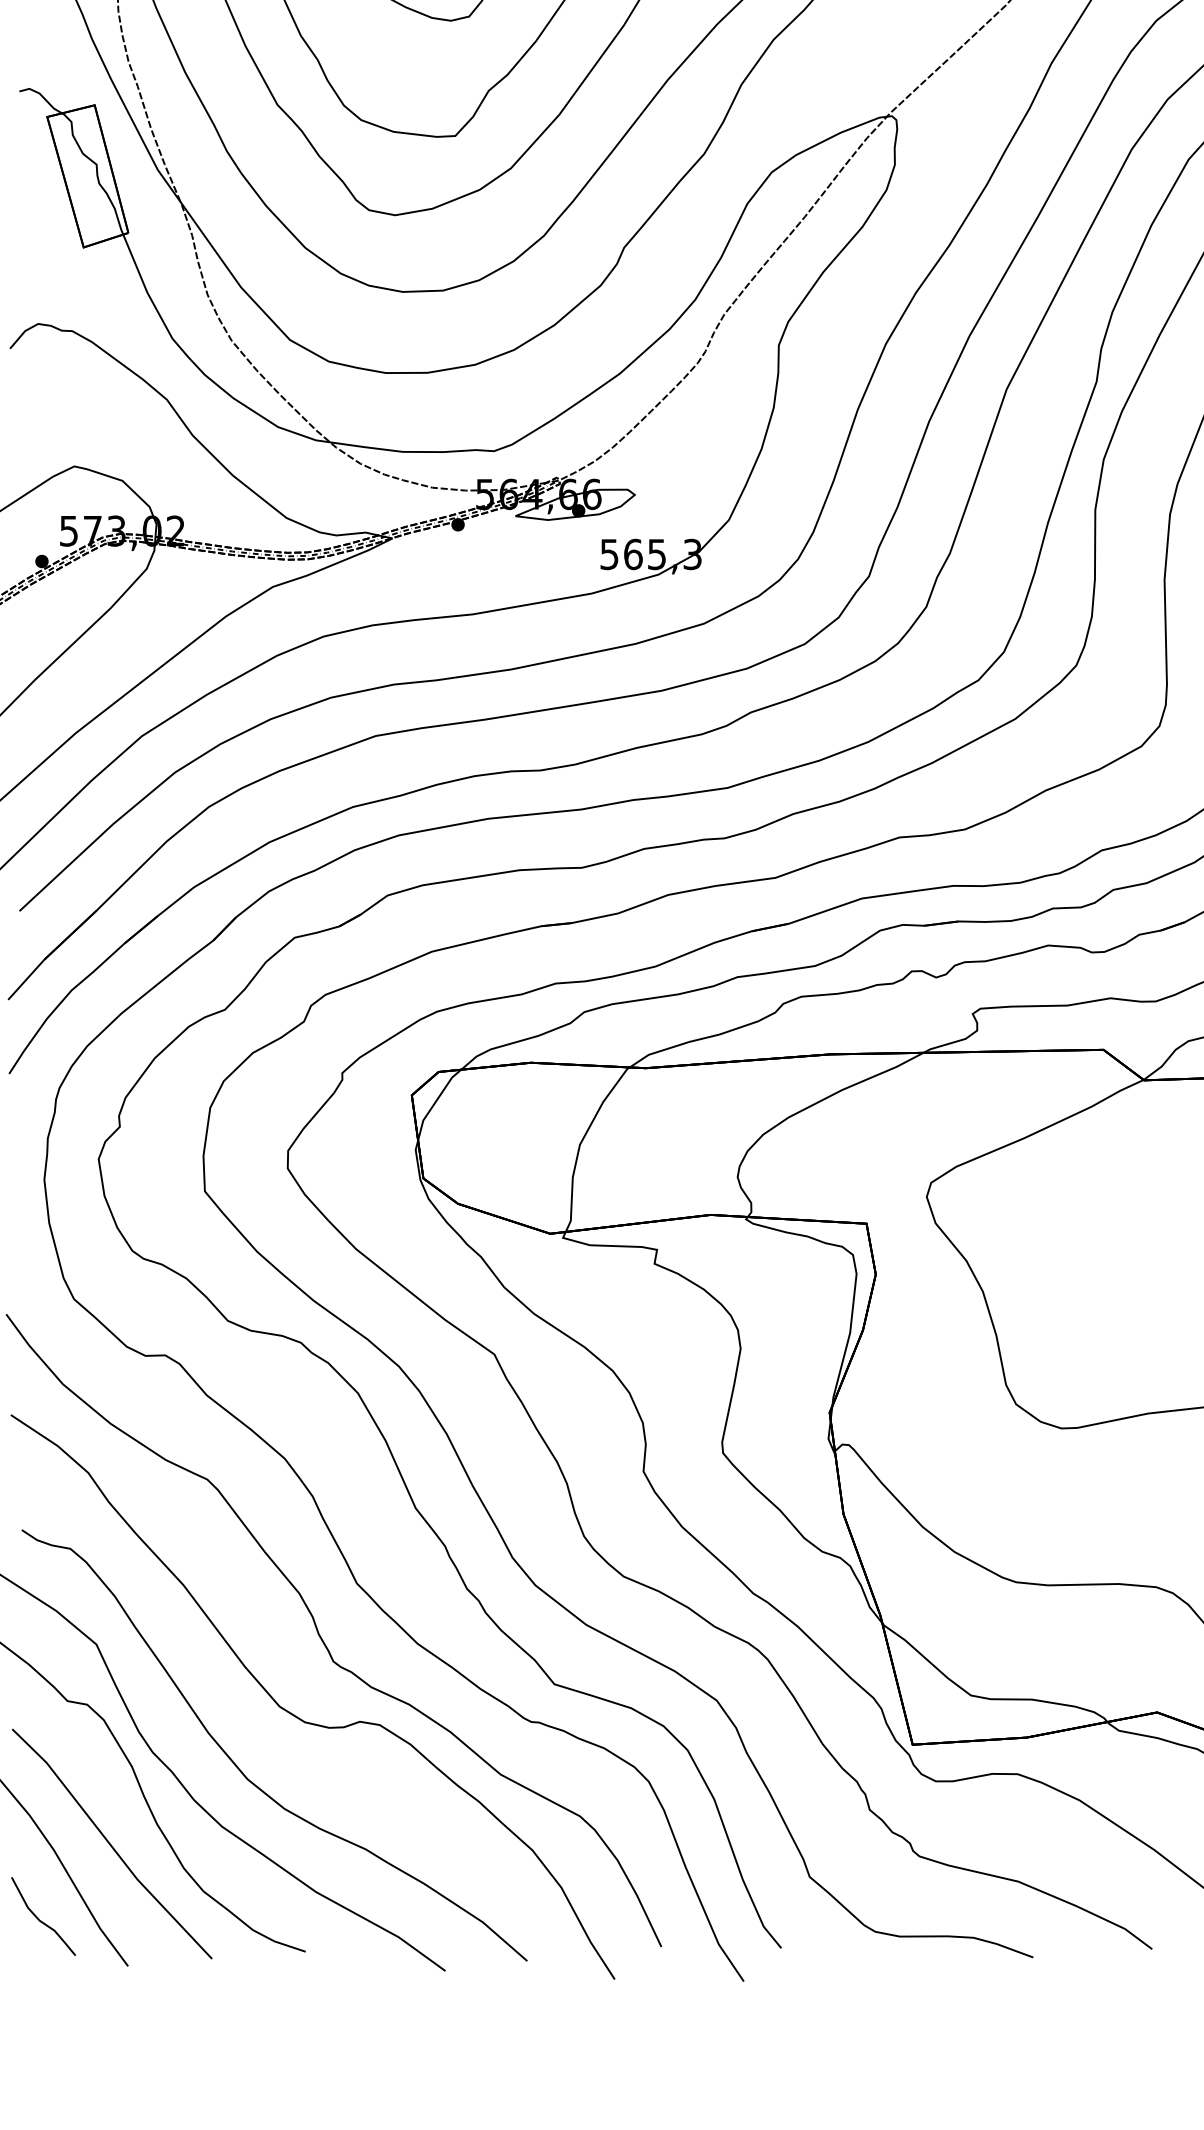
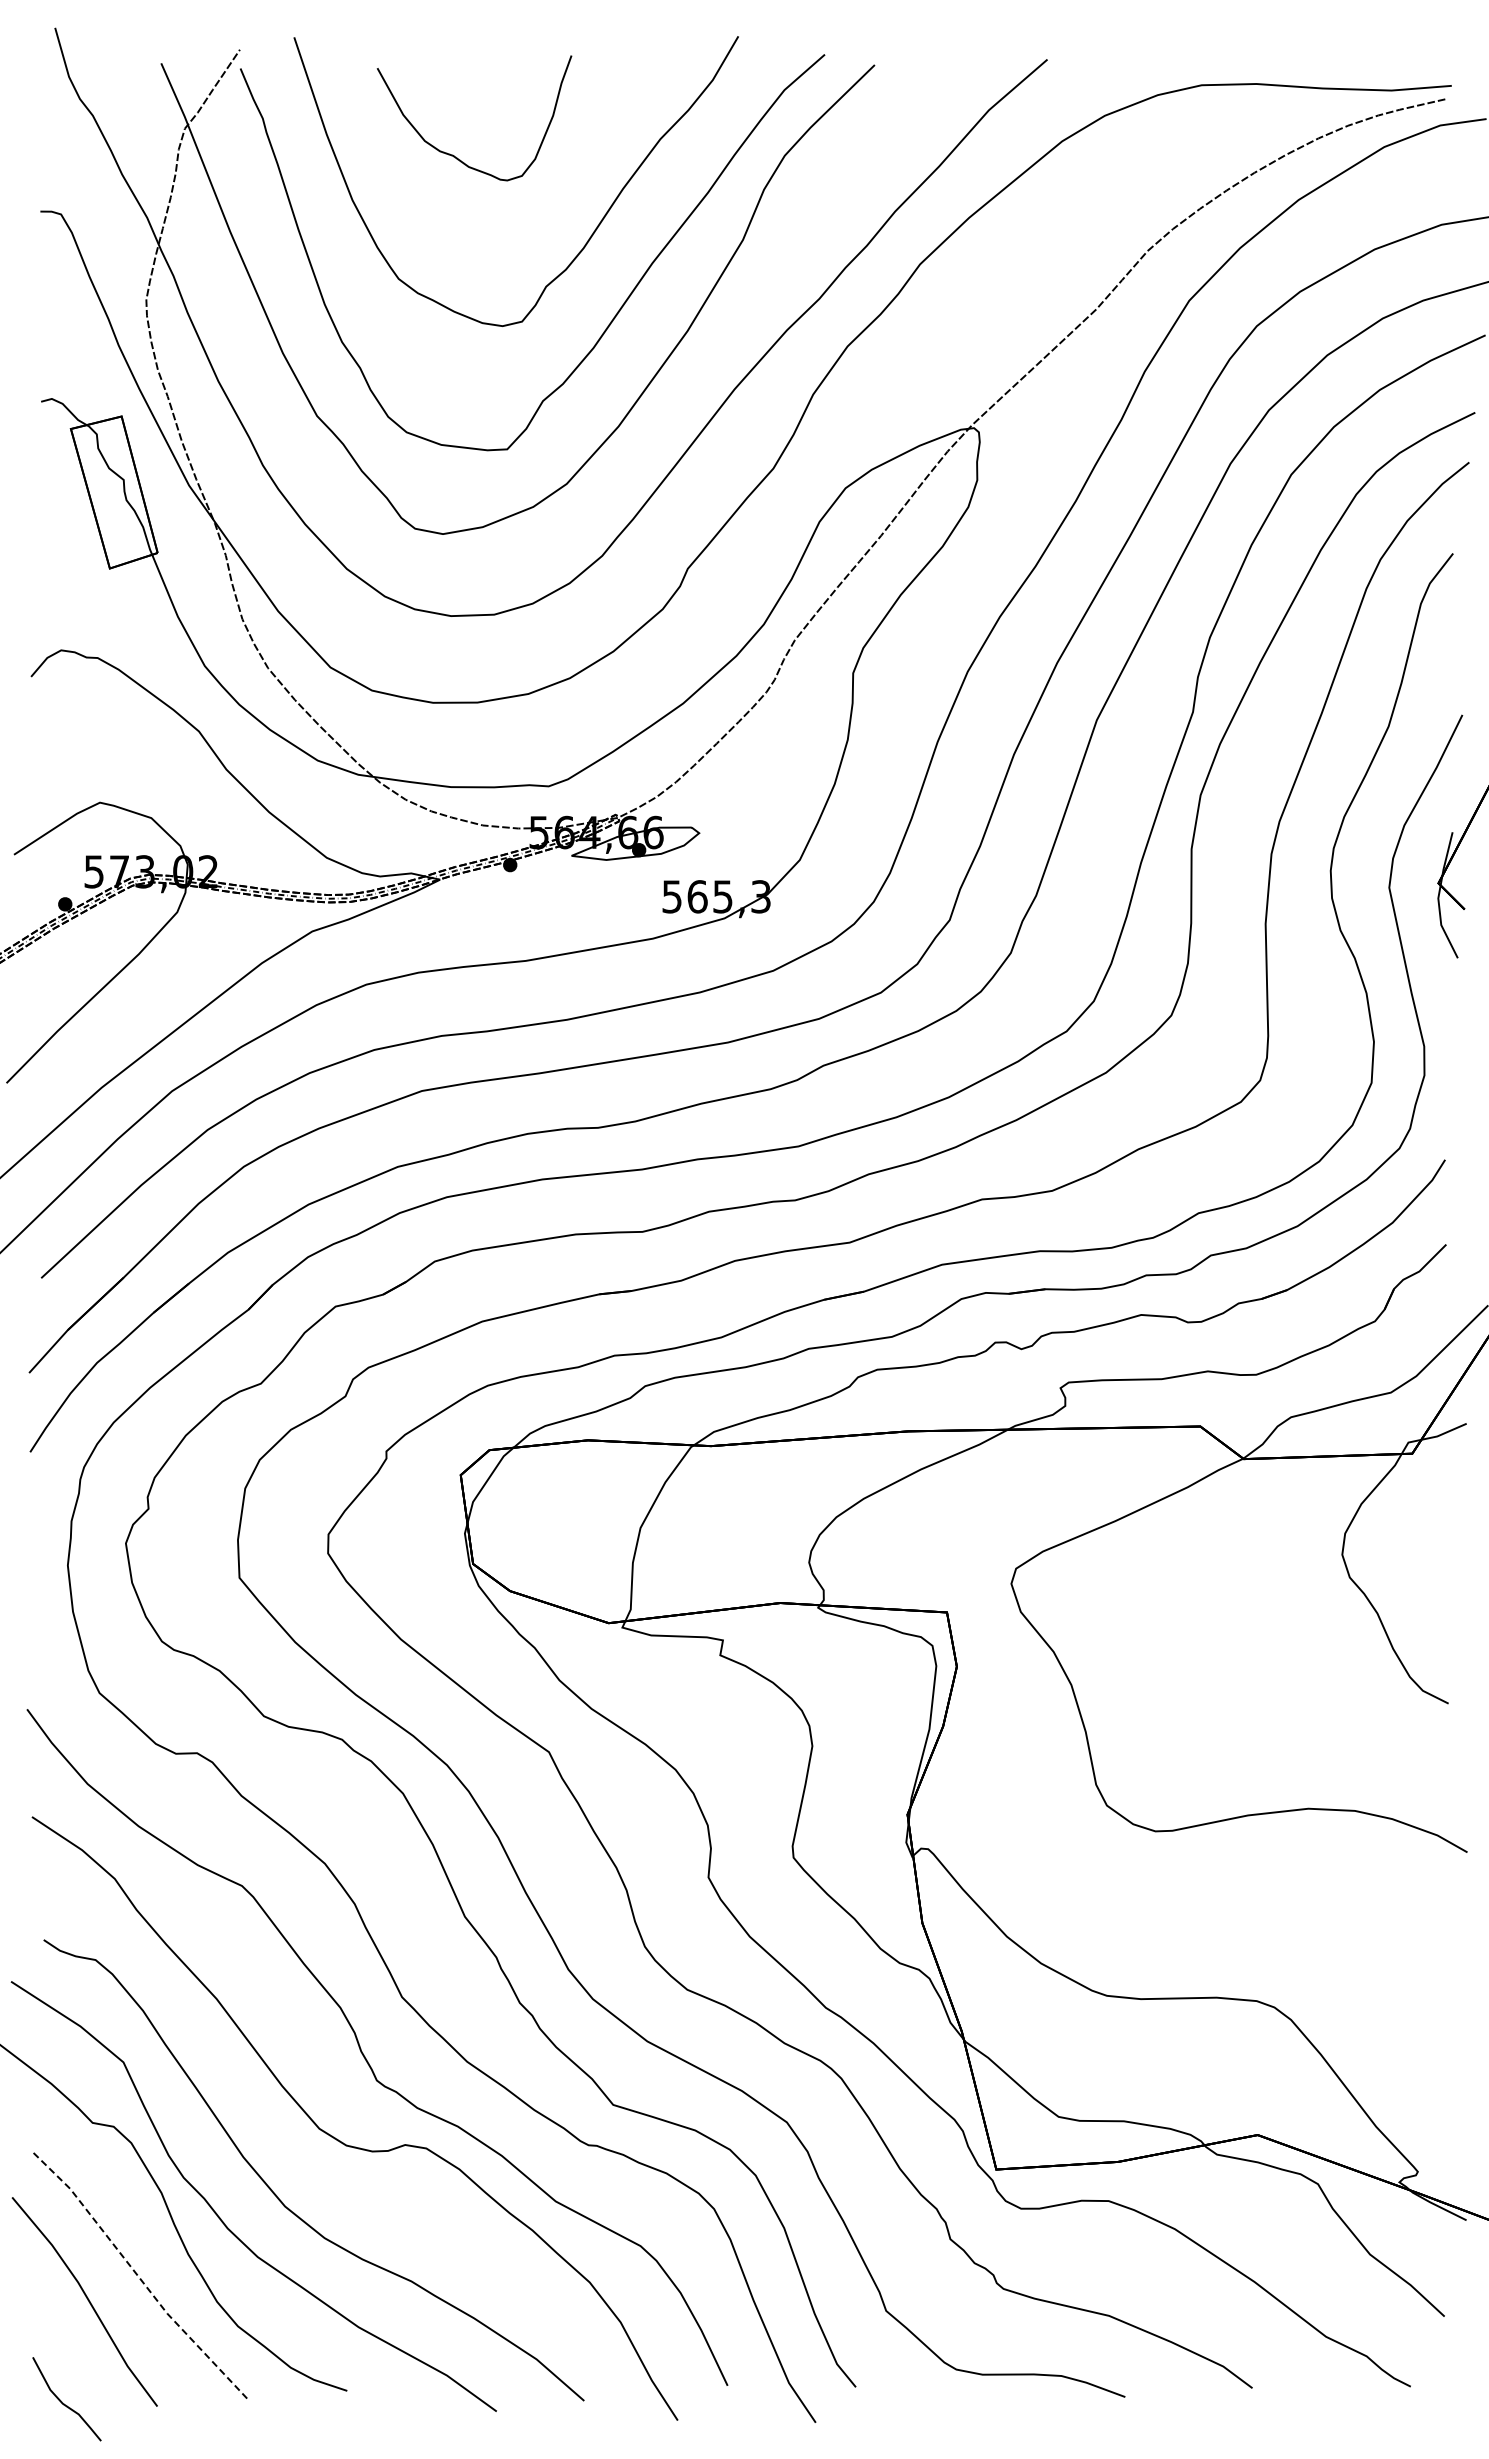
line: (110, 1844) -> (138, 2276), solid -> dashed
curve: (39, 1918) -> (62, 2401), moved

